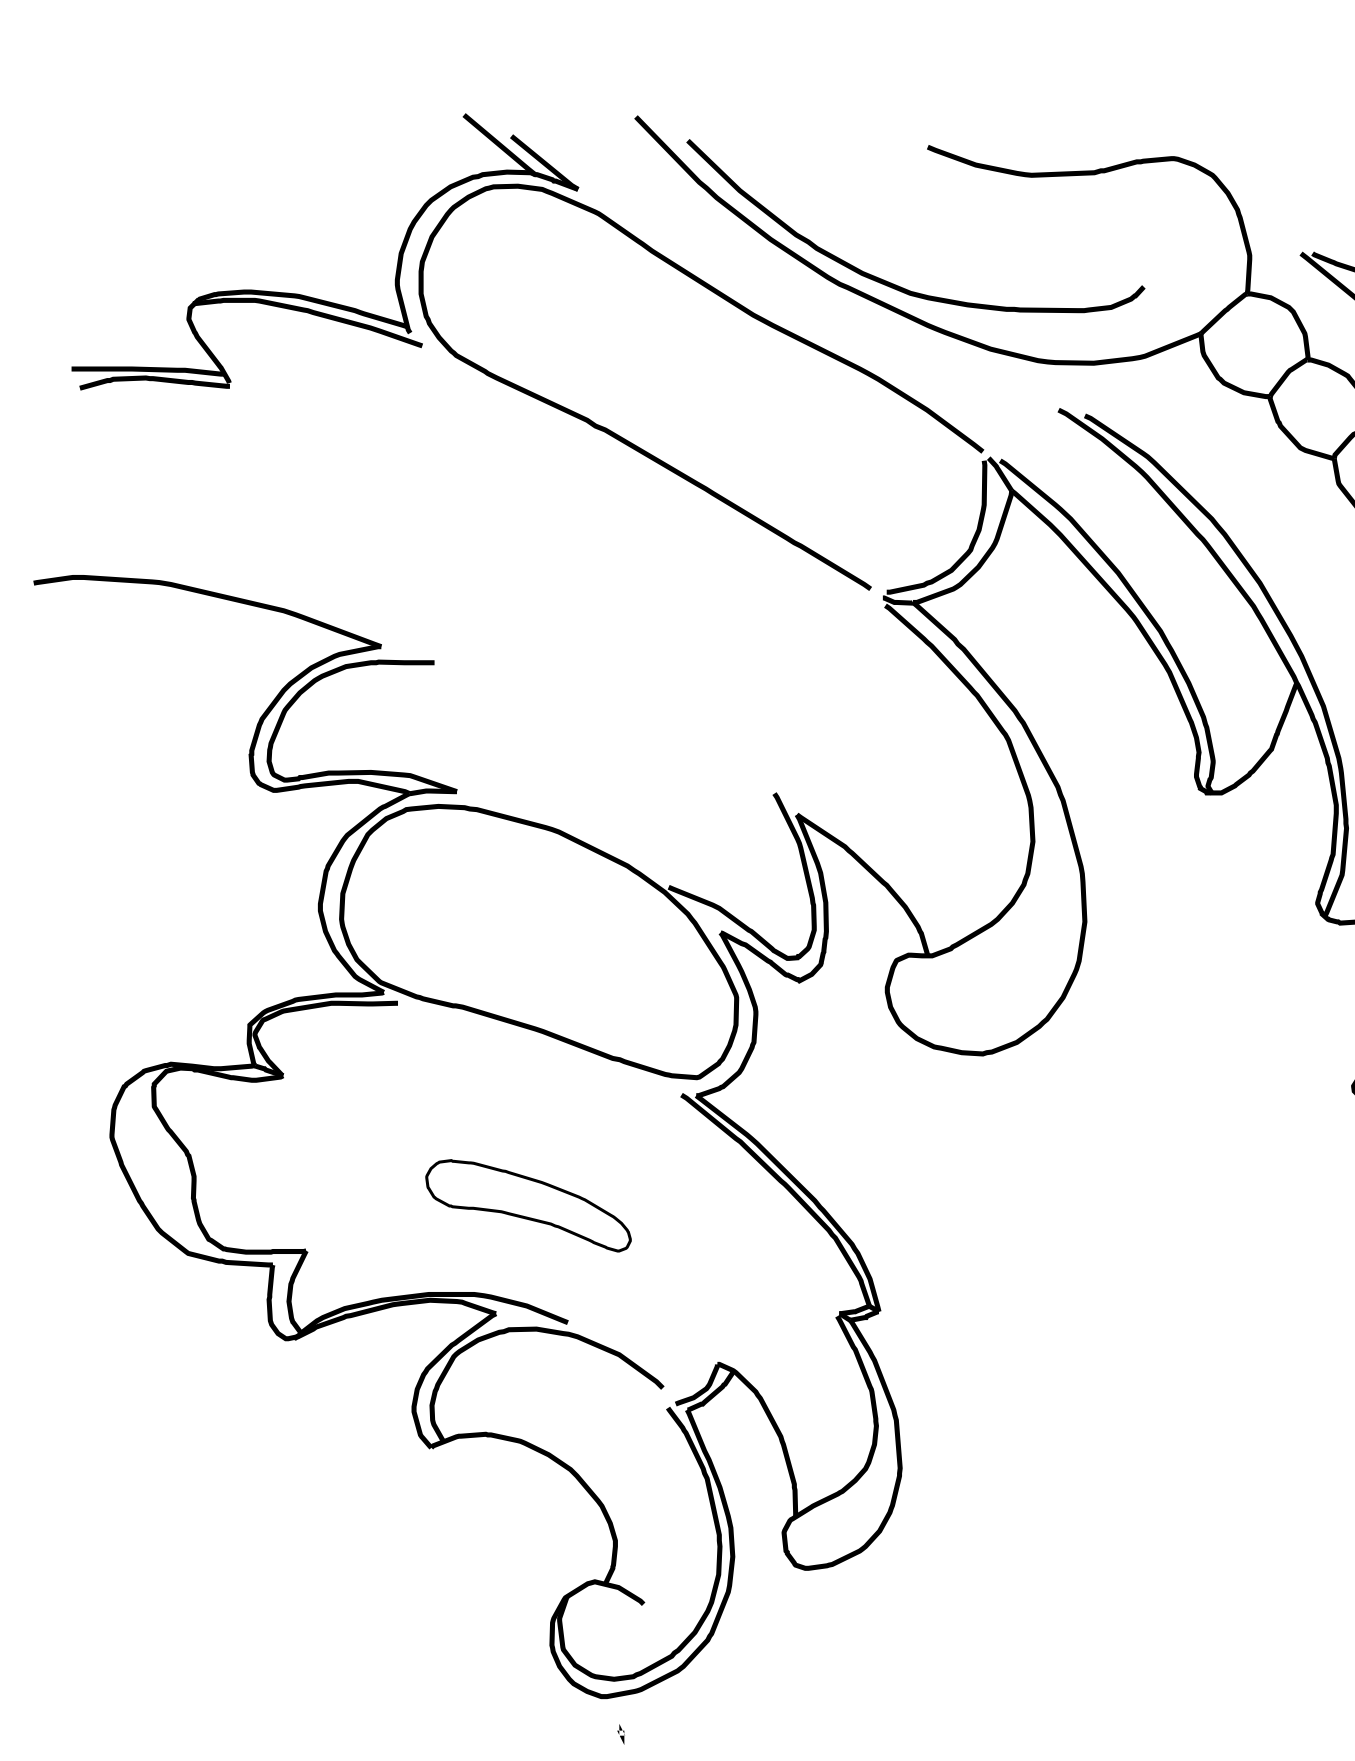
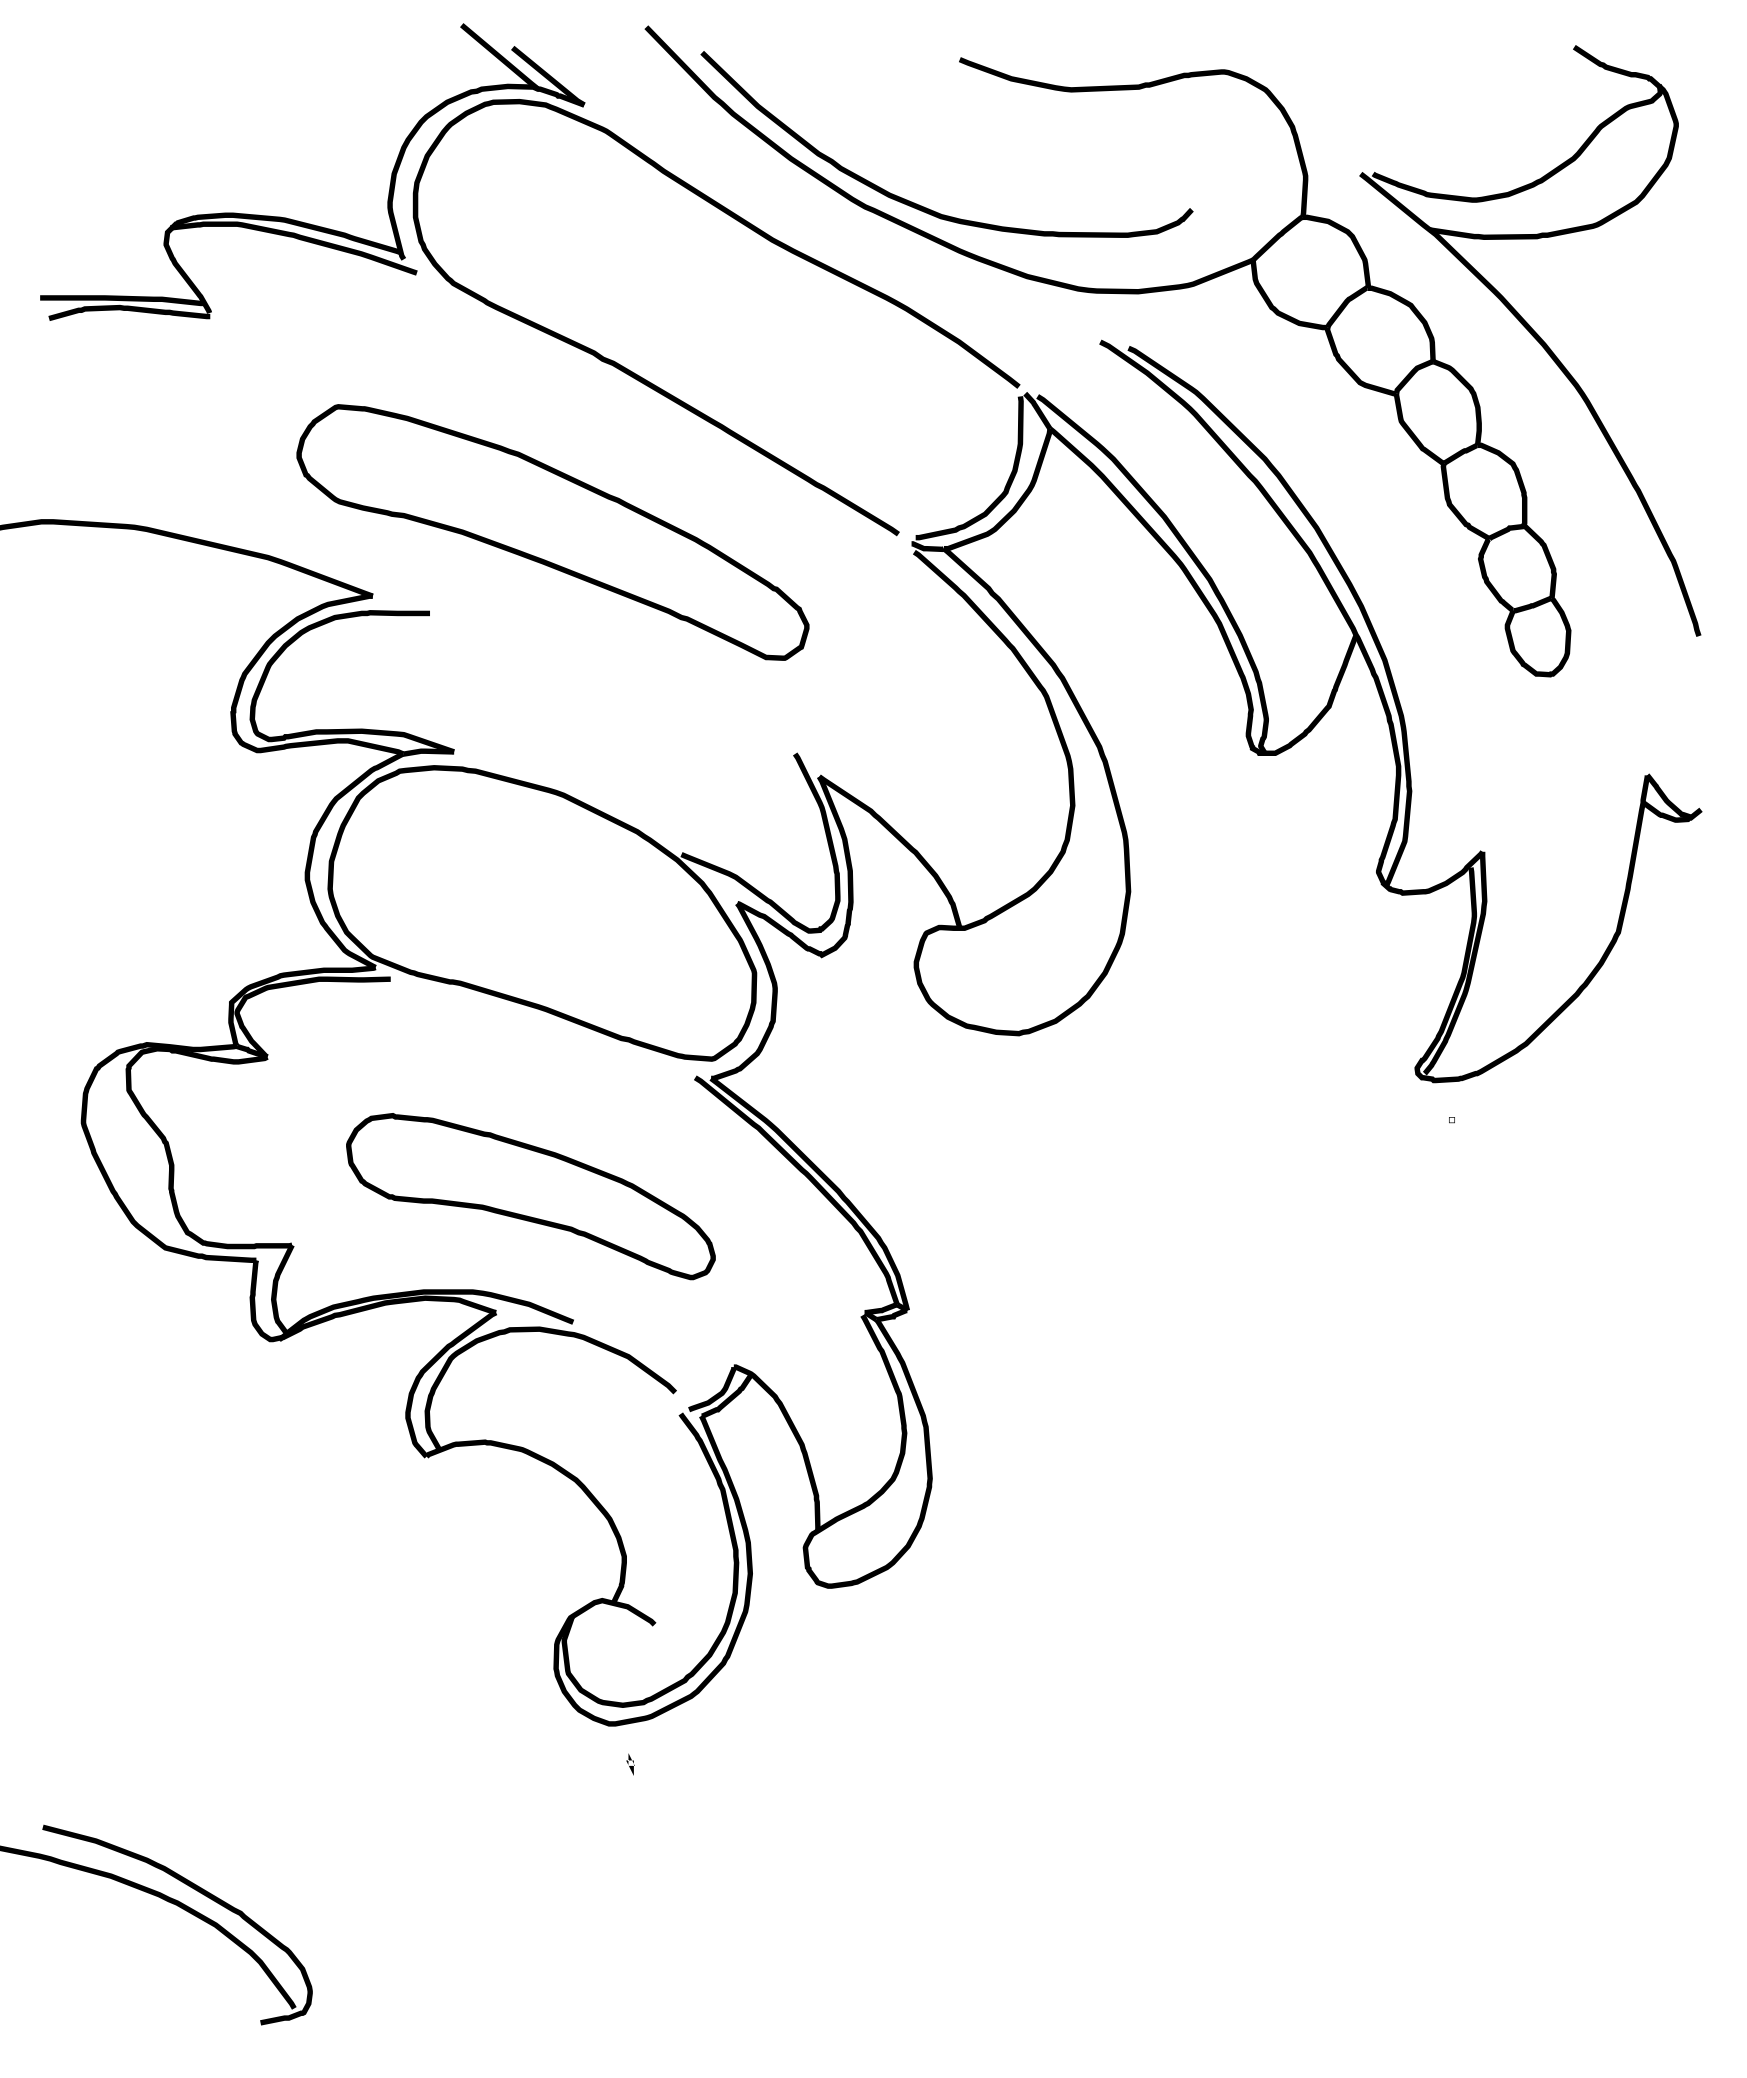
part: (548, 587) -> (552, 532), added
part: (528, 1205) -> (530, 1196), size x1.67

